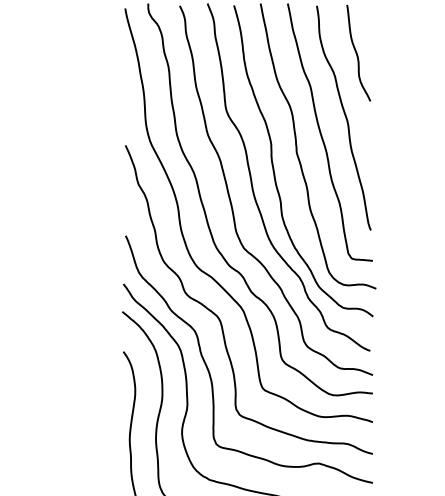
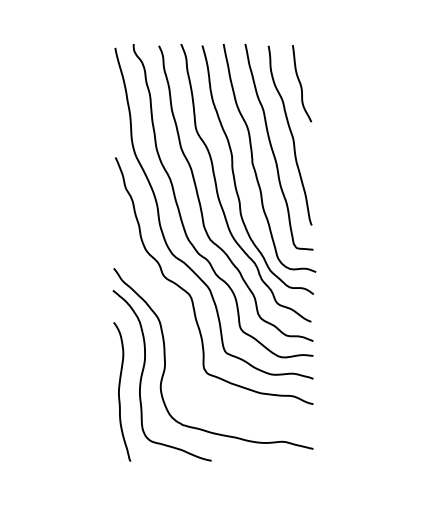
curve: (210, 371) -> (183, 338), removed

